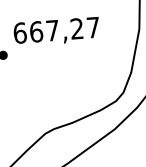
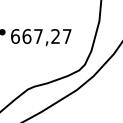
text: (57, 31) -> (41, 37), moved

